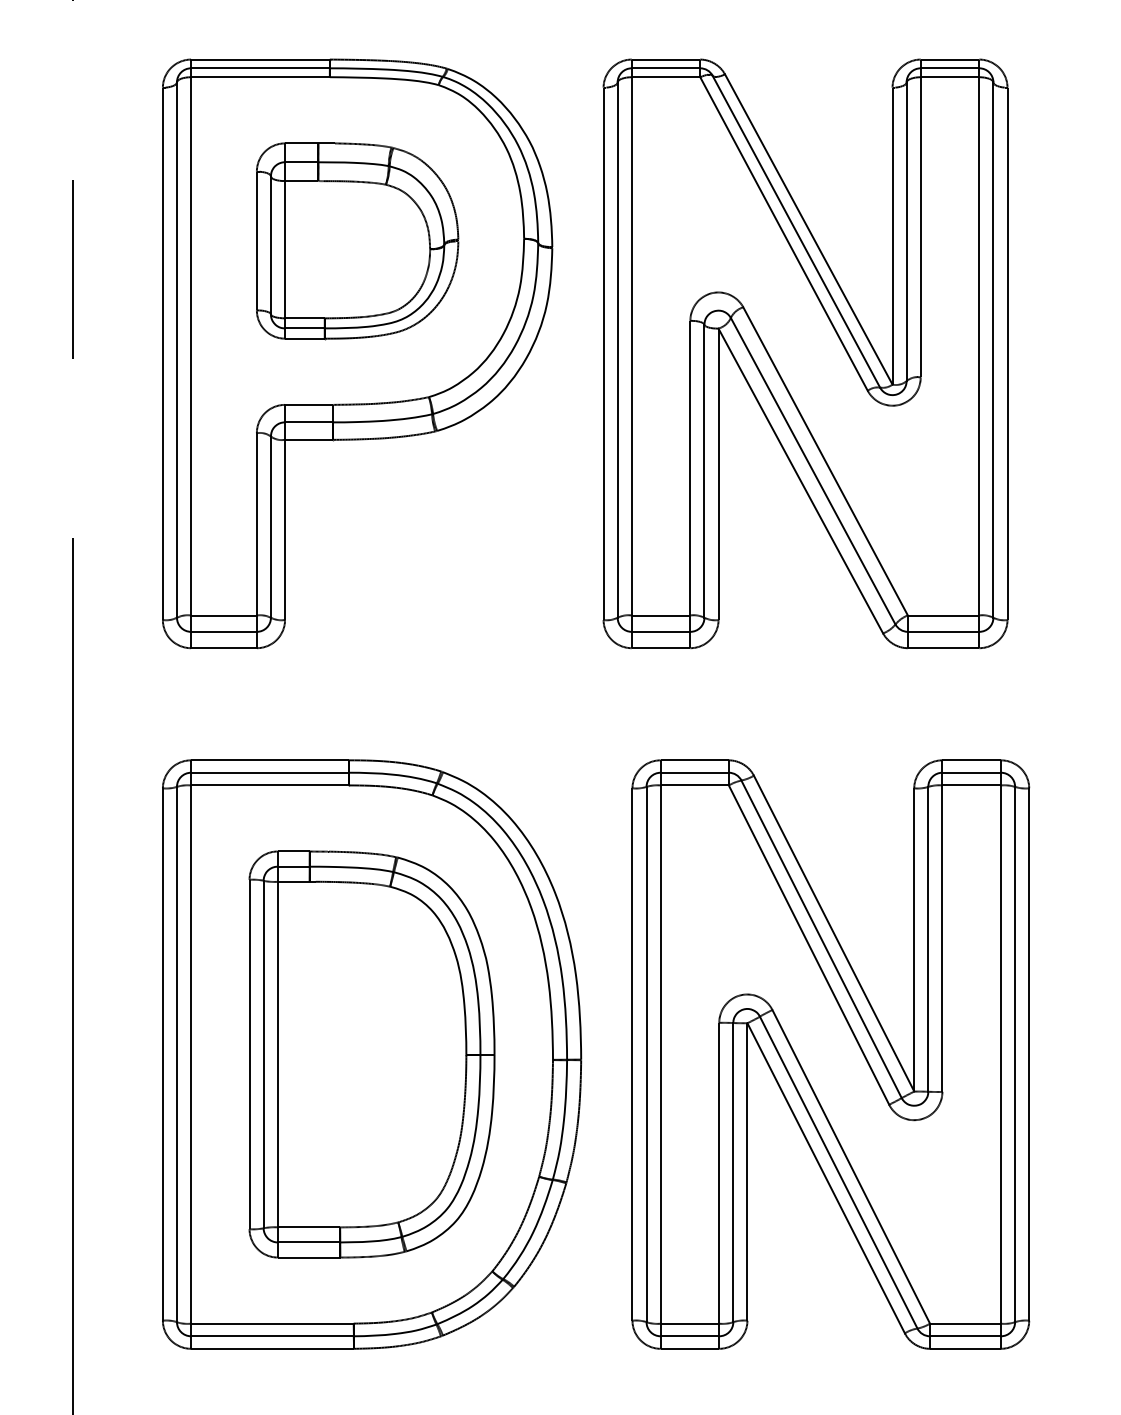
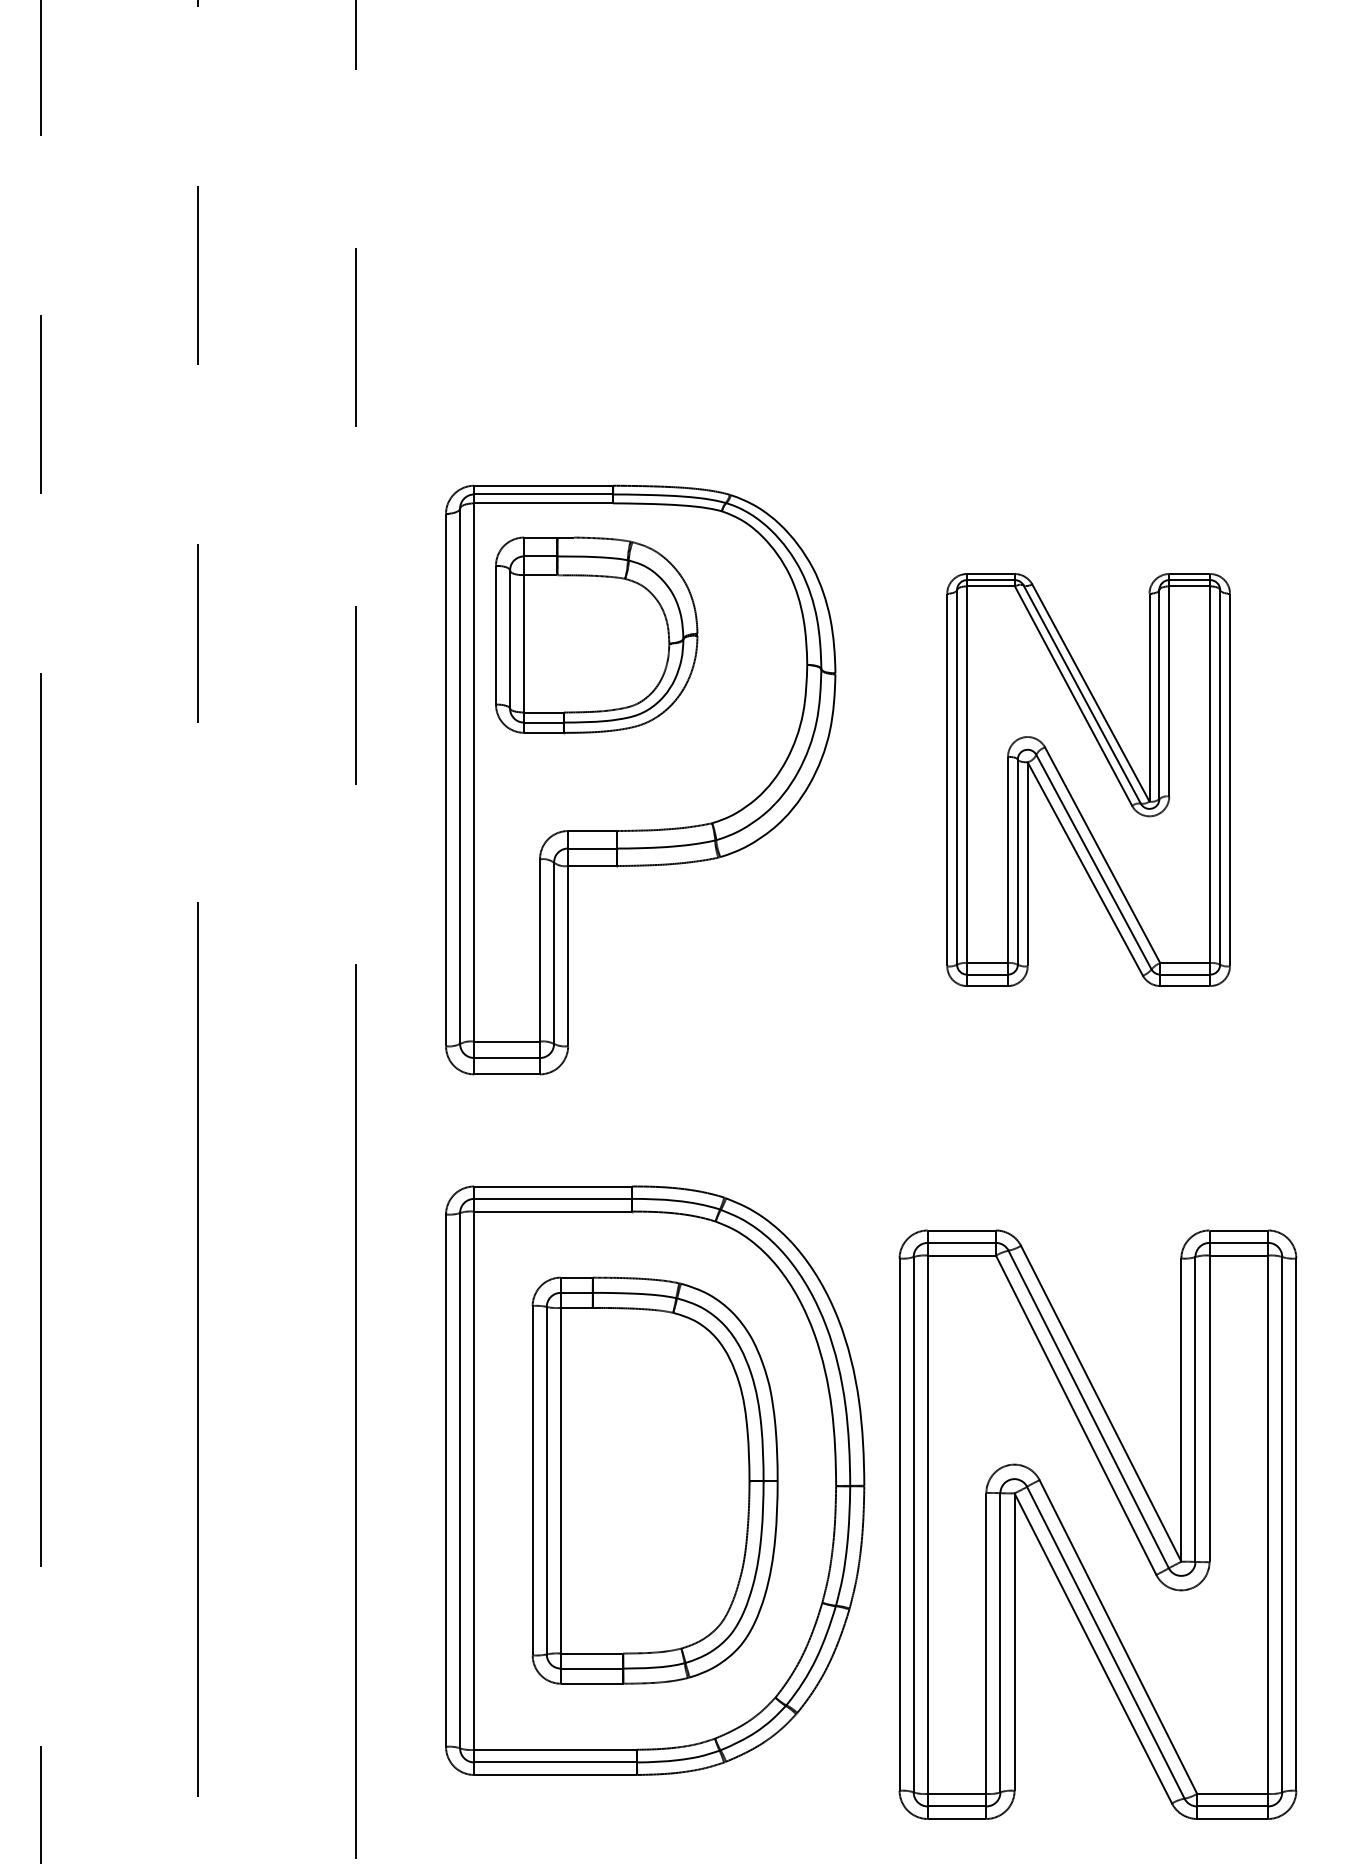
part: (357, 241) -> (596, 635), moved
part: (805, 353) -> (1088, 779), size x0.7
part: (830, 1054) -> (1097, 1524), moved

